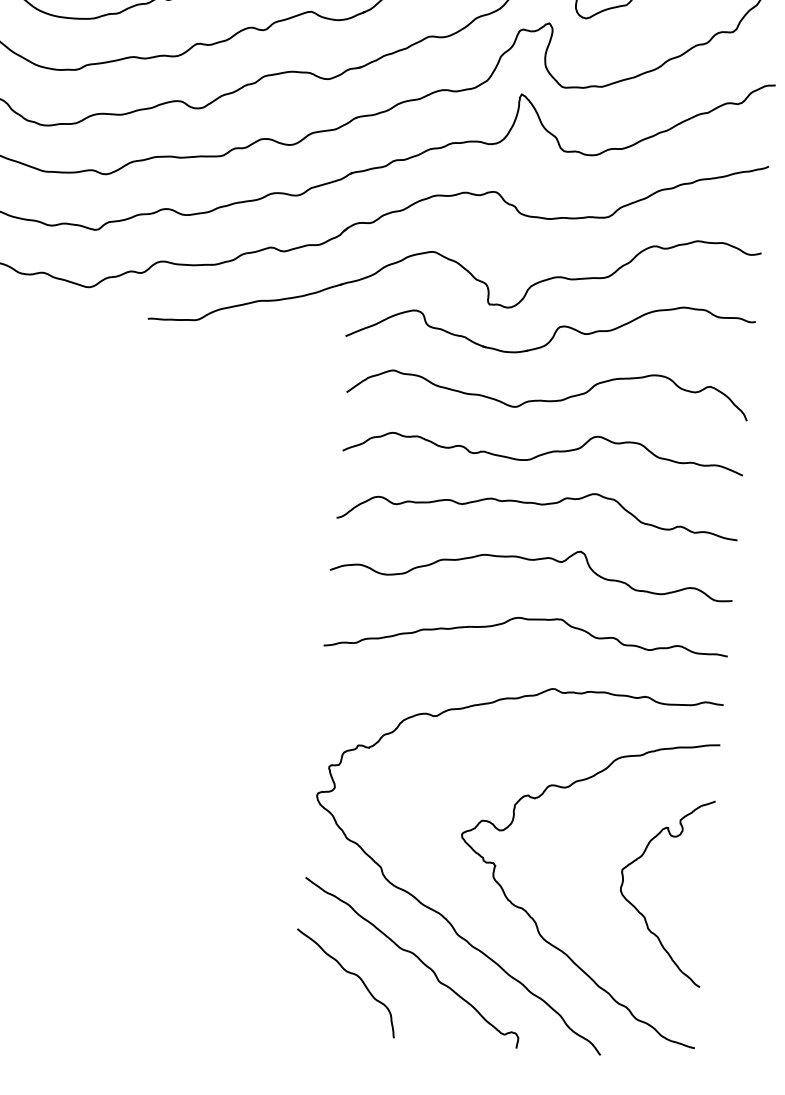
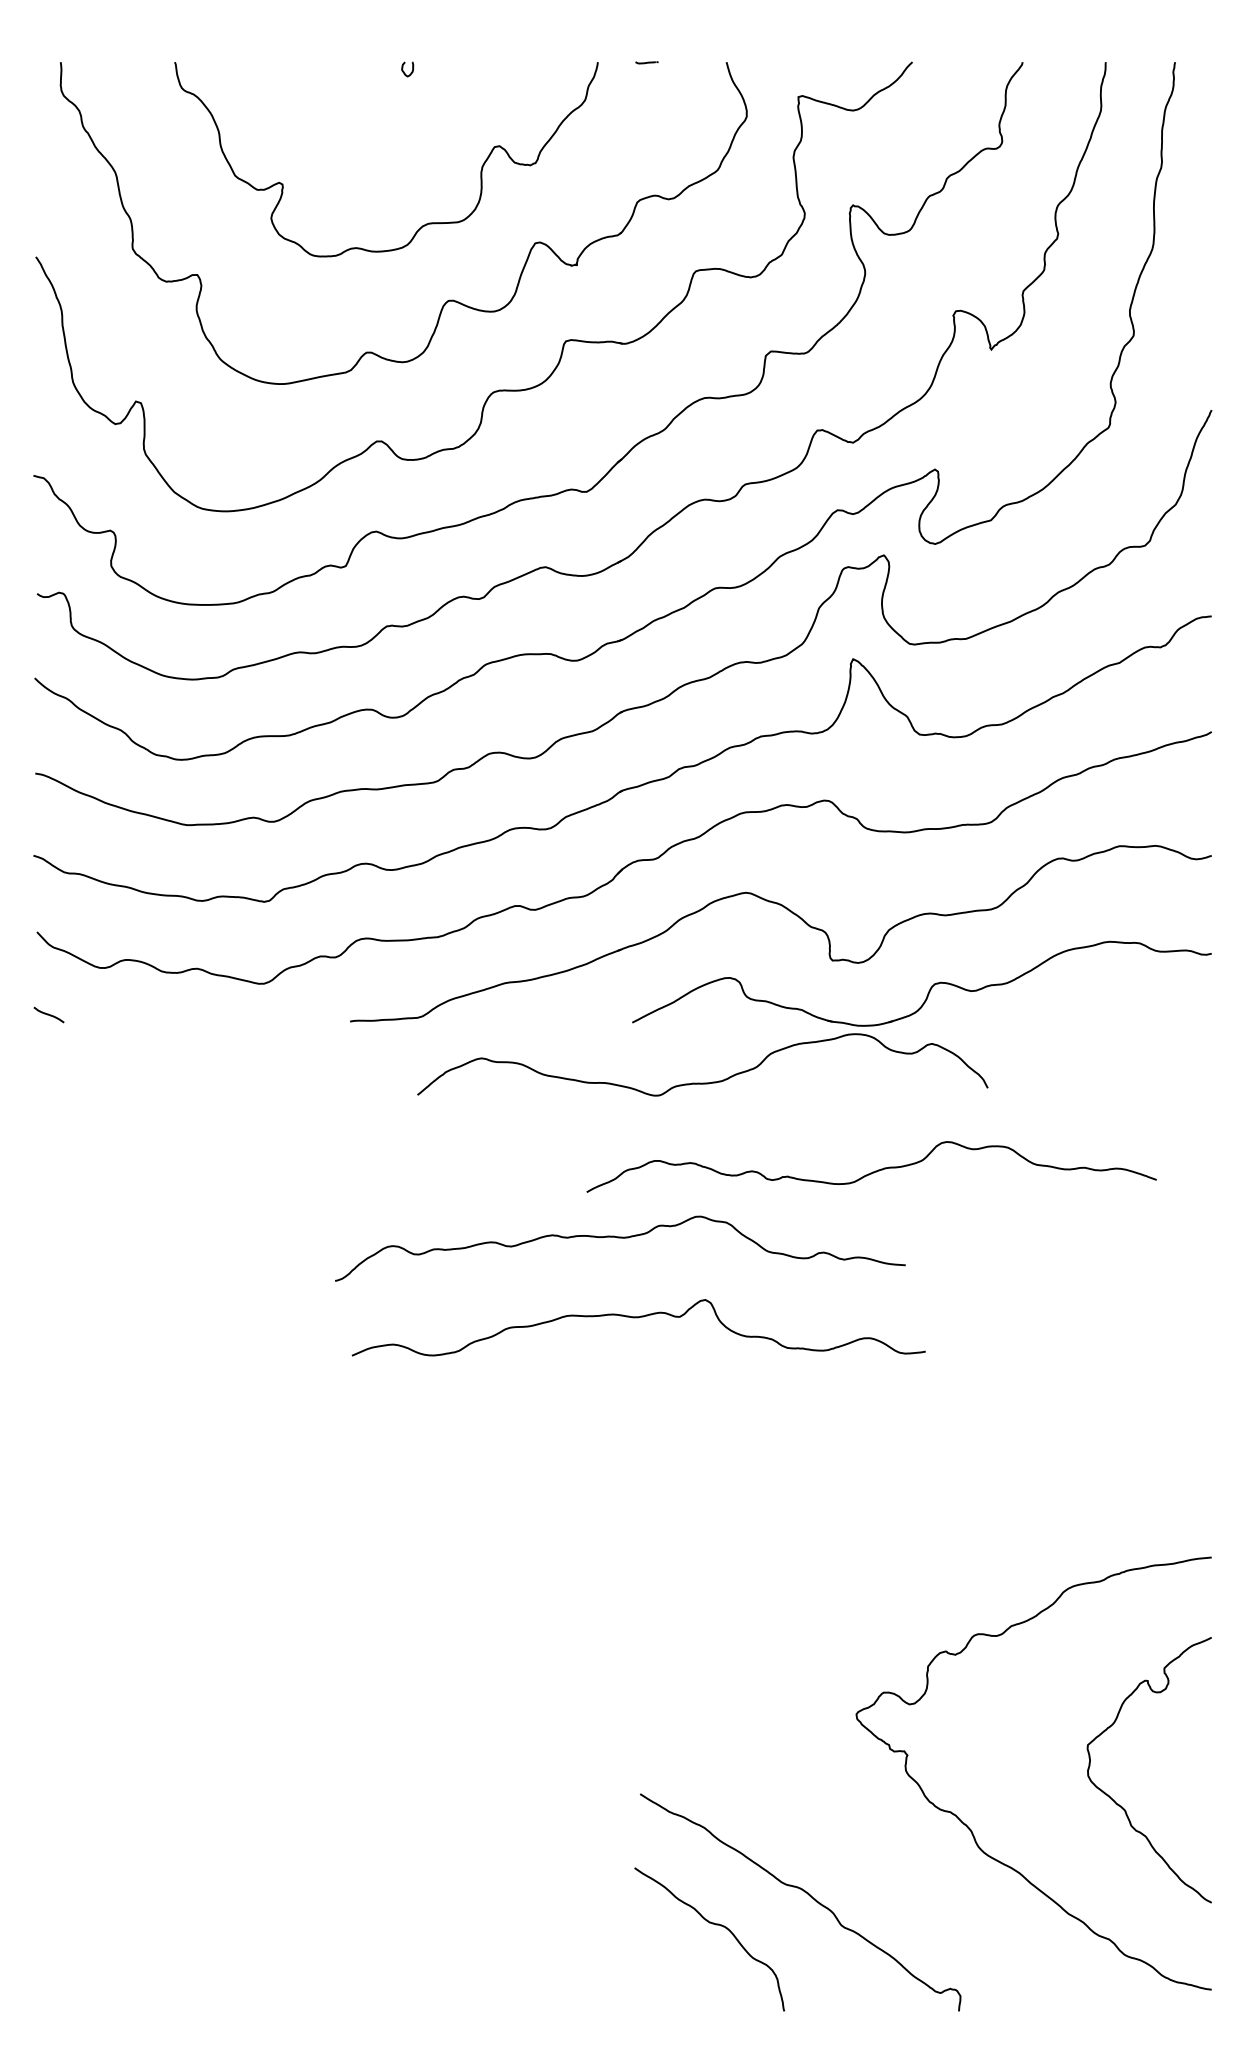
curve: (547, 400) -> (702, 1082), moved
curve: (544, 453) -> (872, 1171), moved
curve: (539, 504) -> (620, 1238), moved
curve: (533, 560) -> (638, 1318), moved
curve: (528, 620) -> (924, 1403), removed
curve: (447, 919) -> (845, 1836), removed

